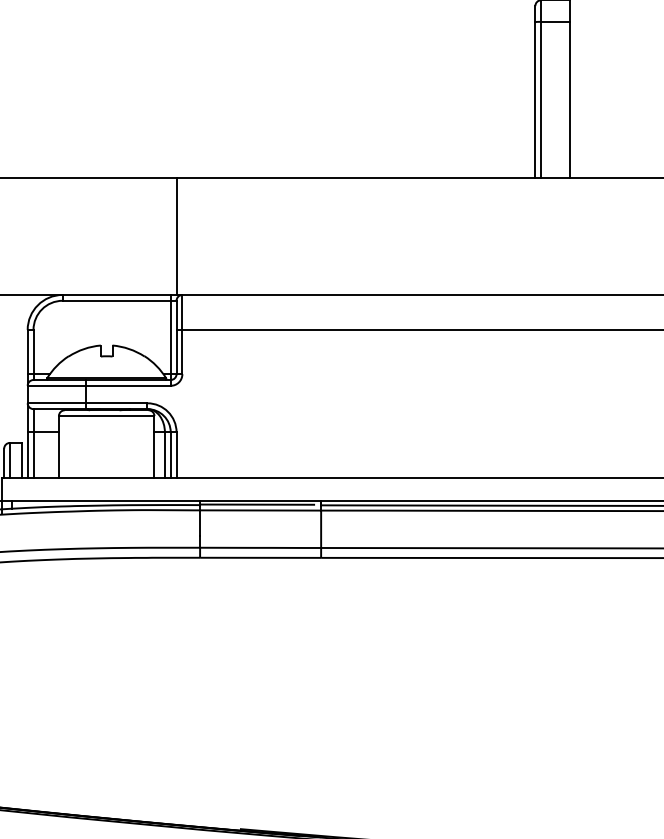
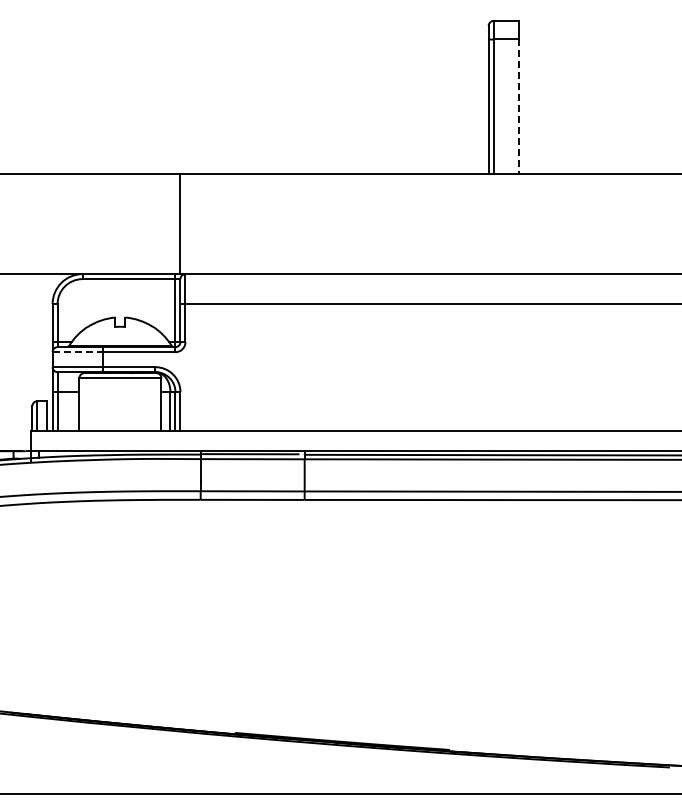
line: (570, 100) -> (518, 107), solid -> dashed
line: (57, 386) -> (78, 352), solid -> dashed

